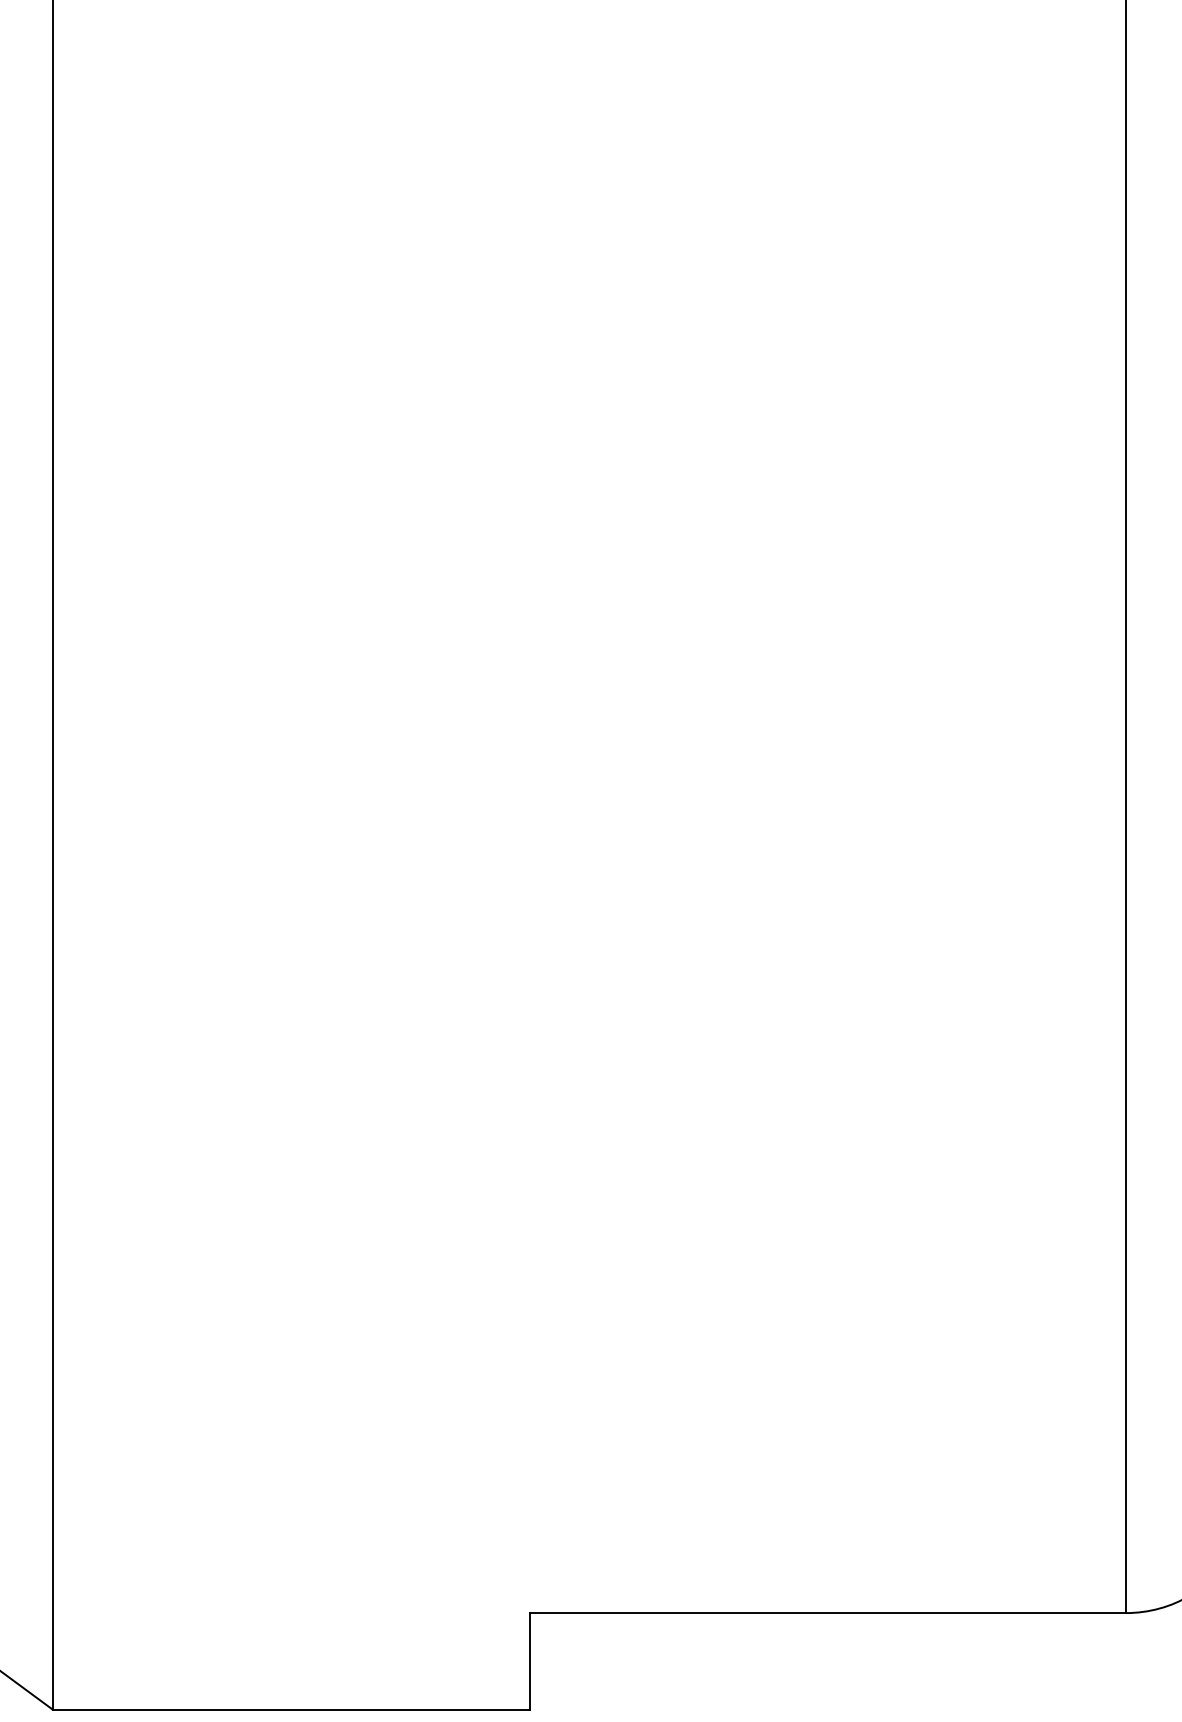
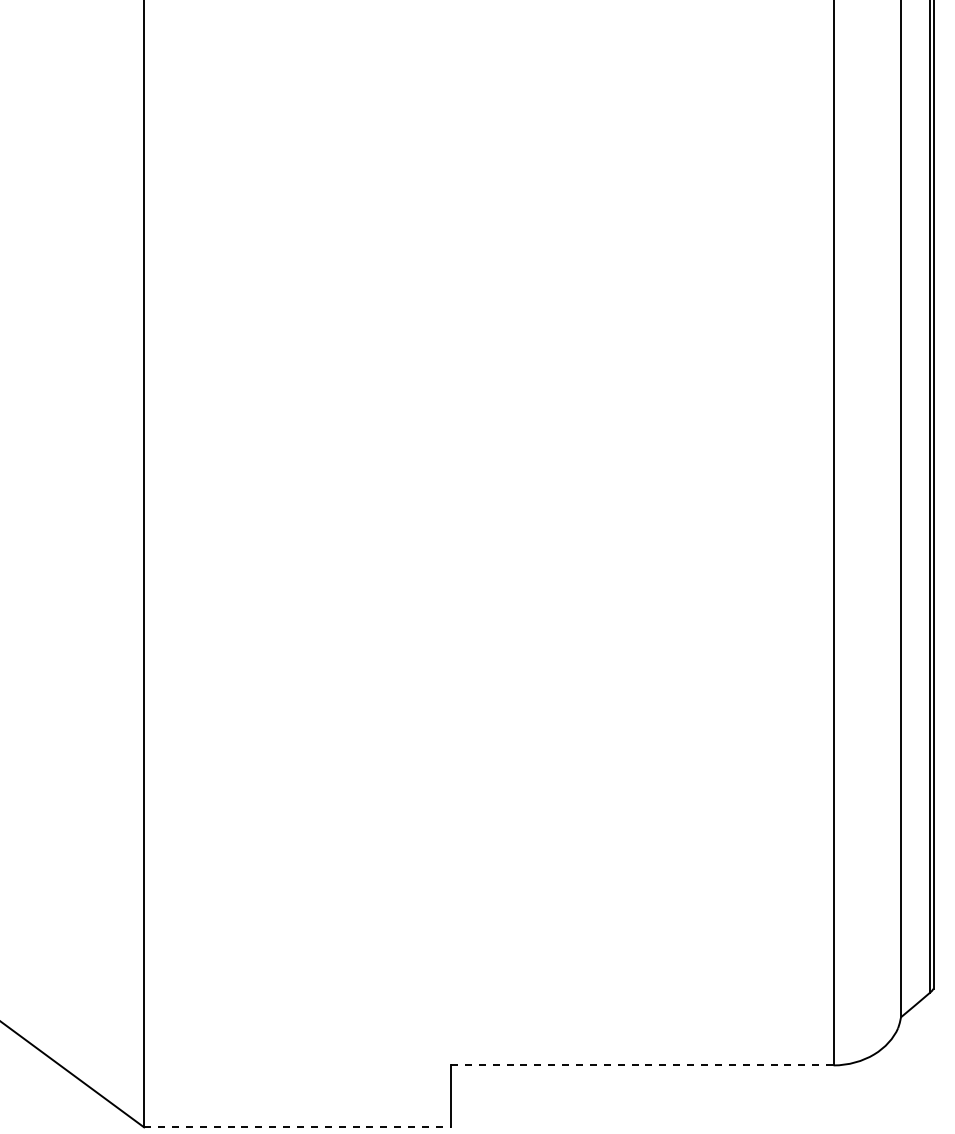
line: (828, 1613) -> (642, 1065), solid -> dashed
line: (292, 1709) -> (298, 1127), solid -> dashed

